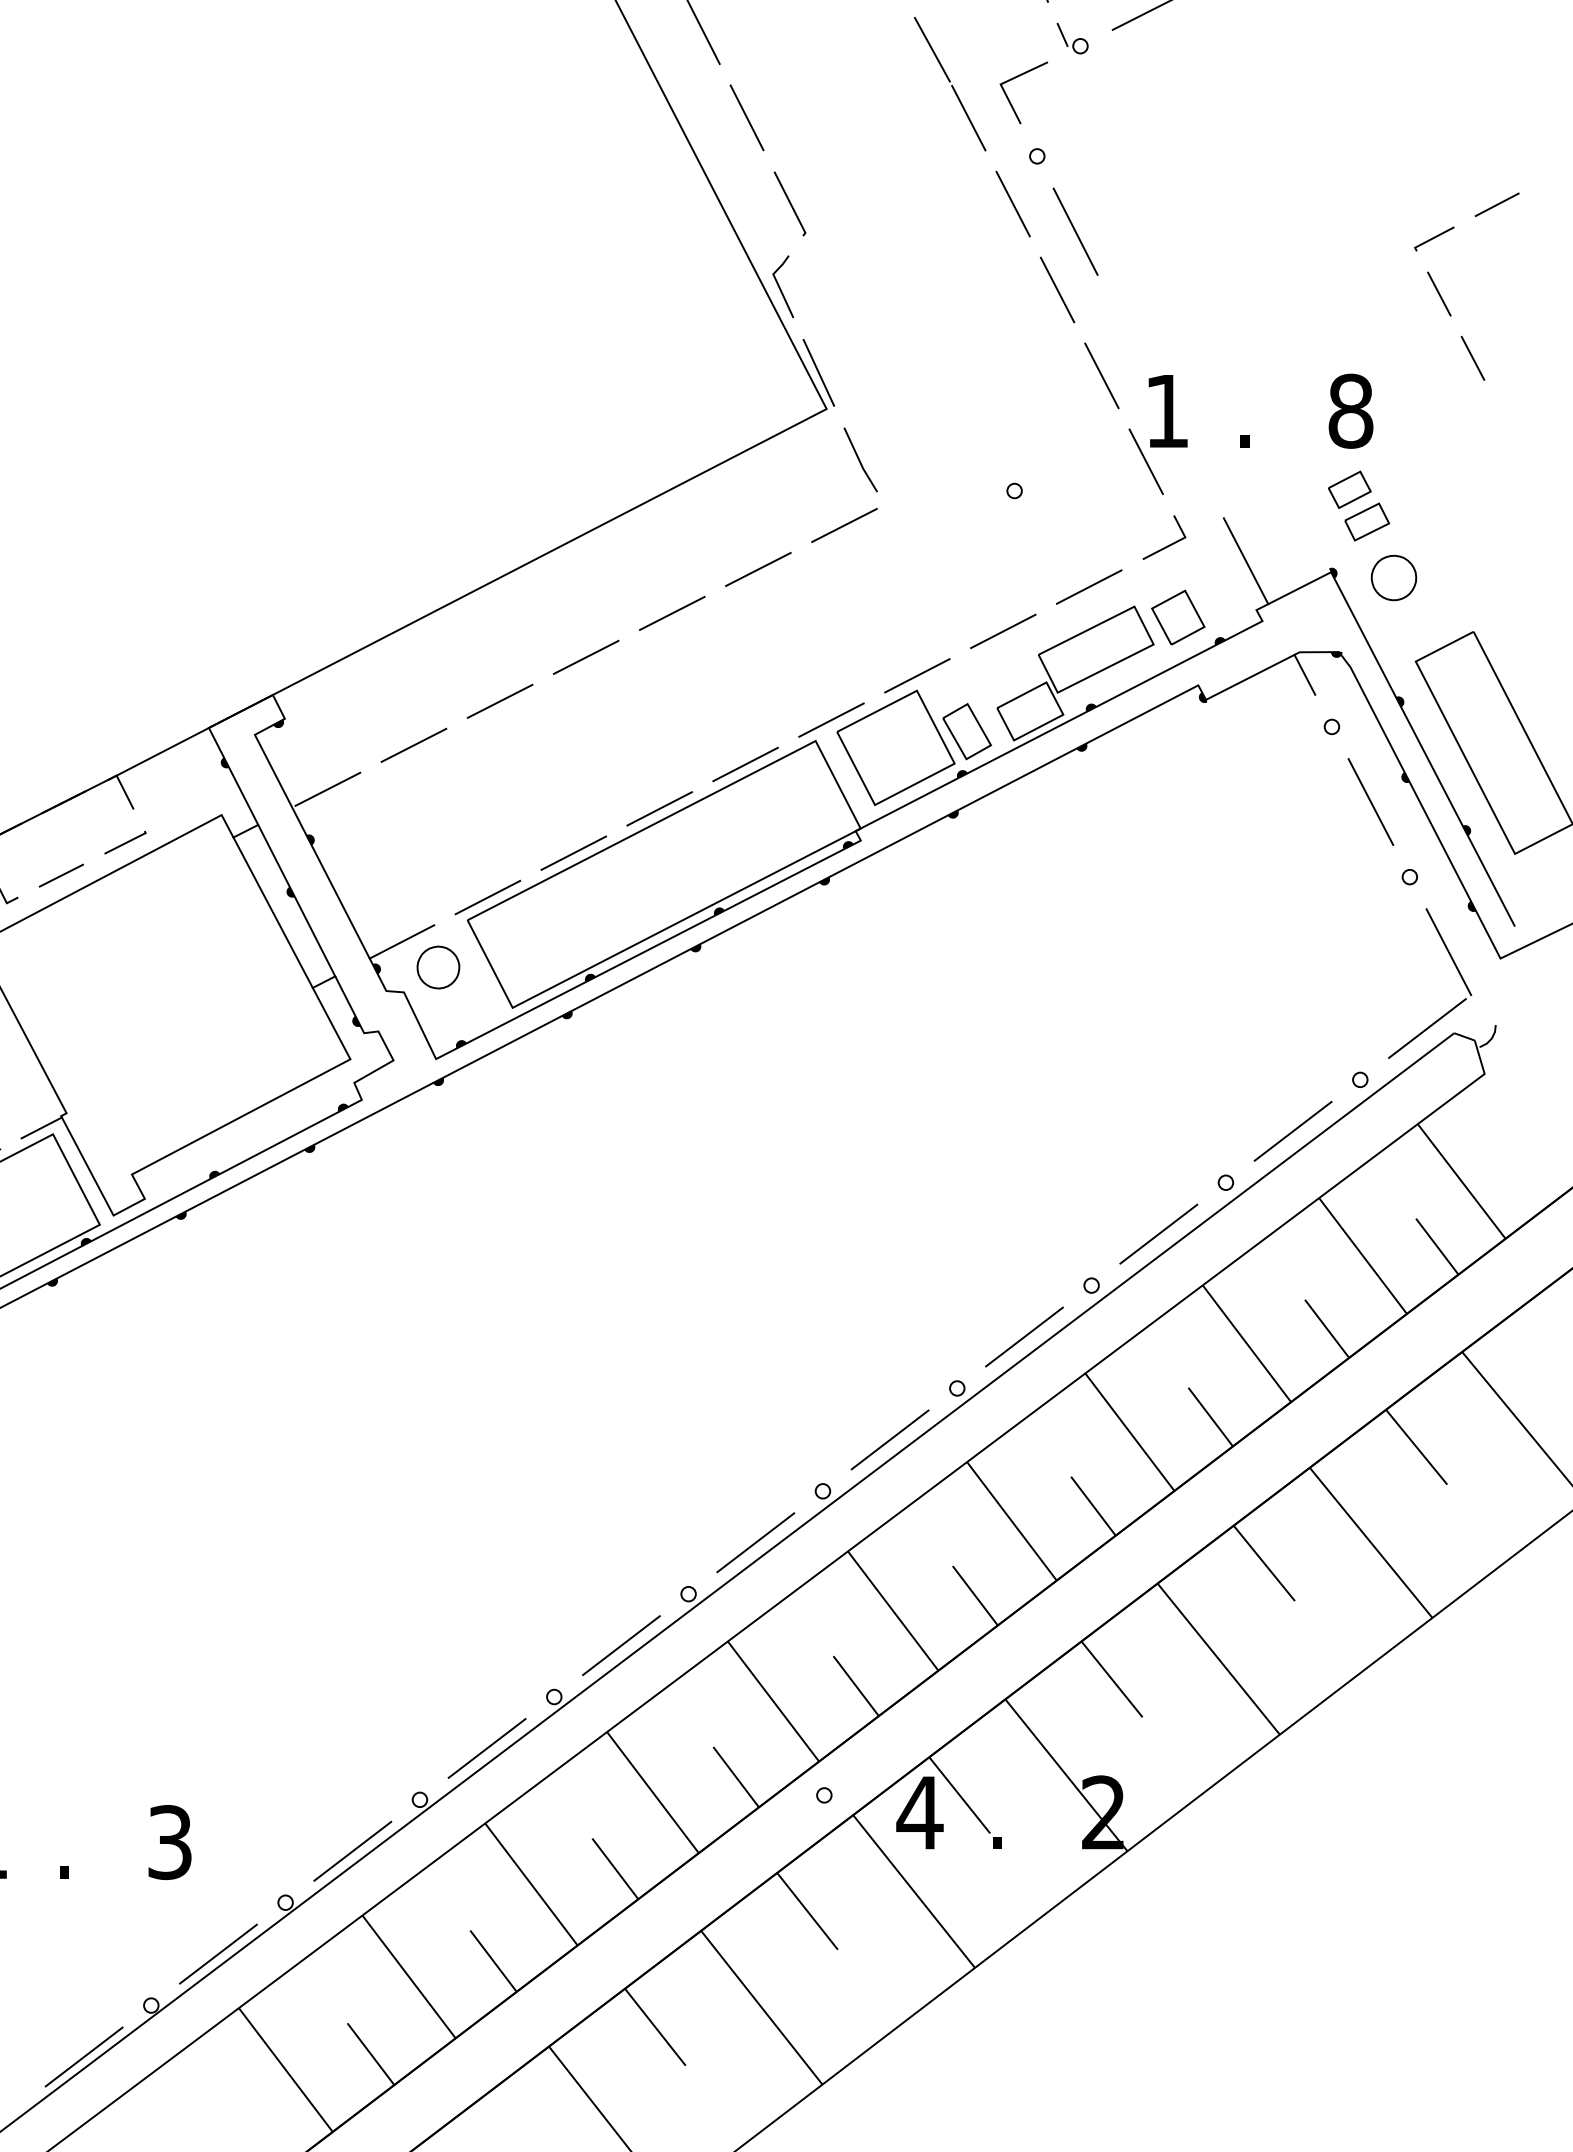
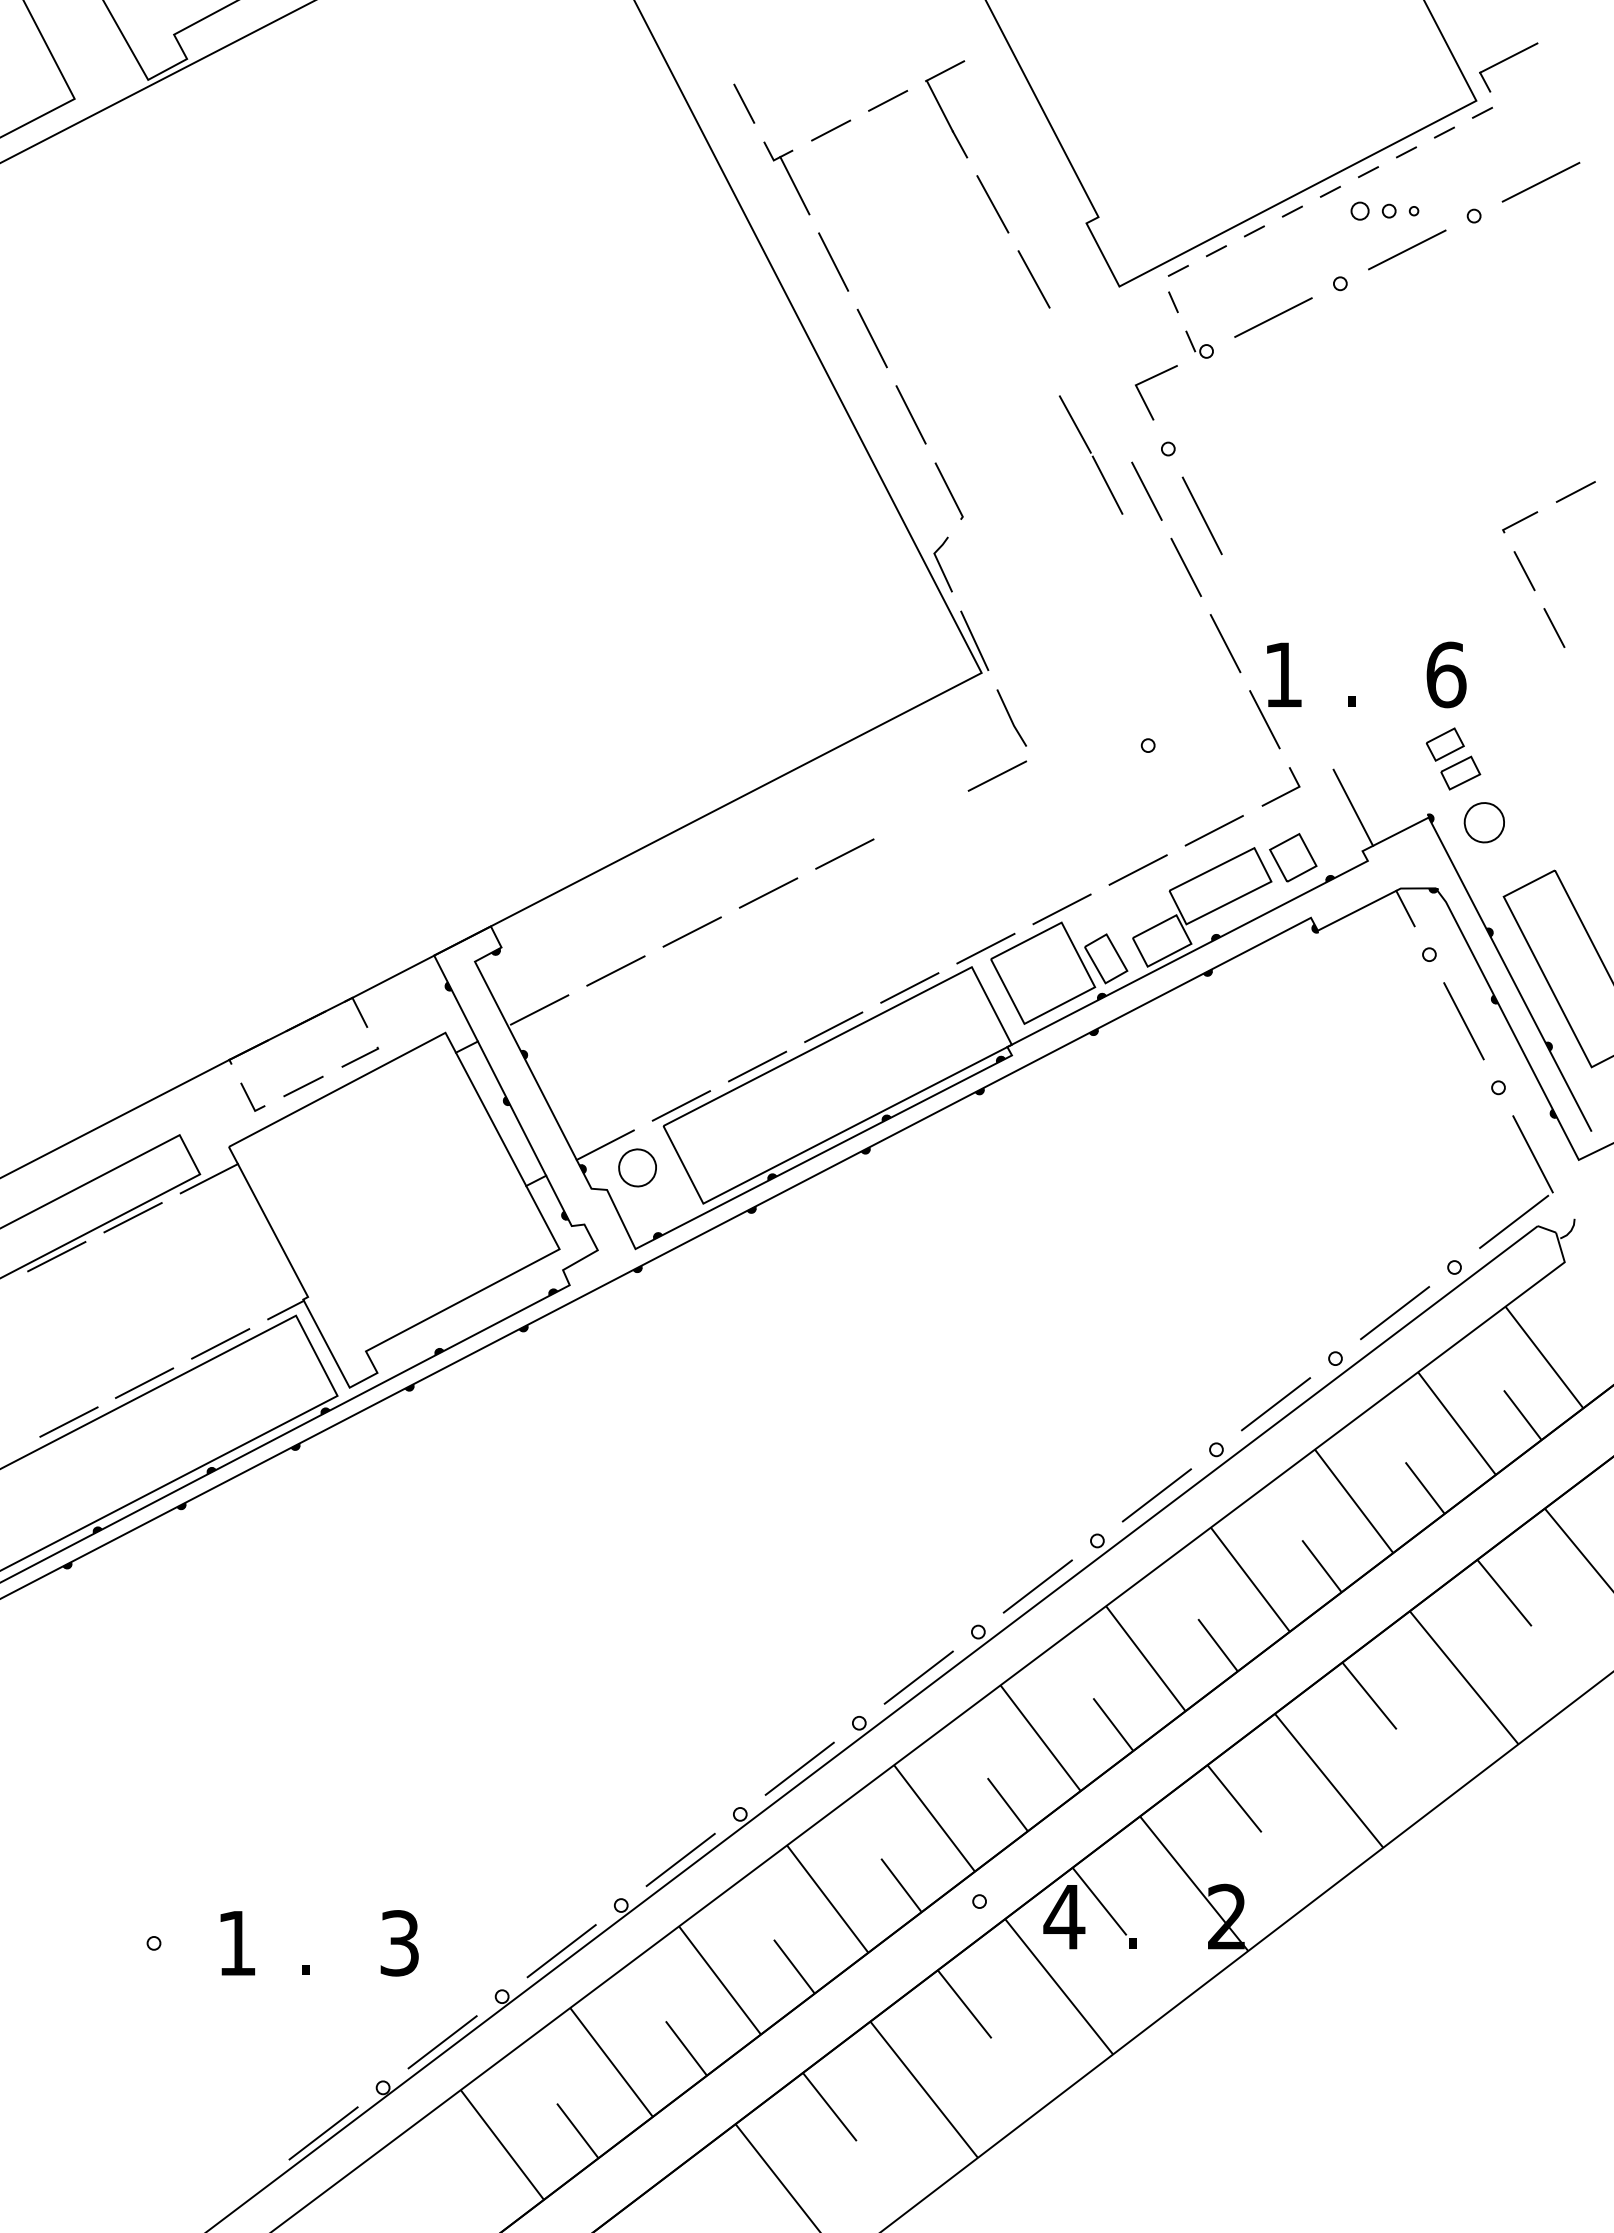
part: (949, 83) -> (1090, 454), moved
text: (1351, 410) -> (1446, 674), 8 -> 6
line: (757, 568) -> (920, 814), removed

